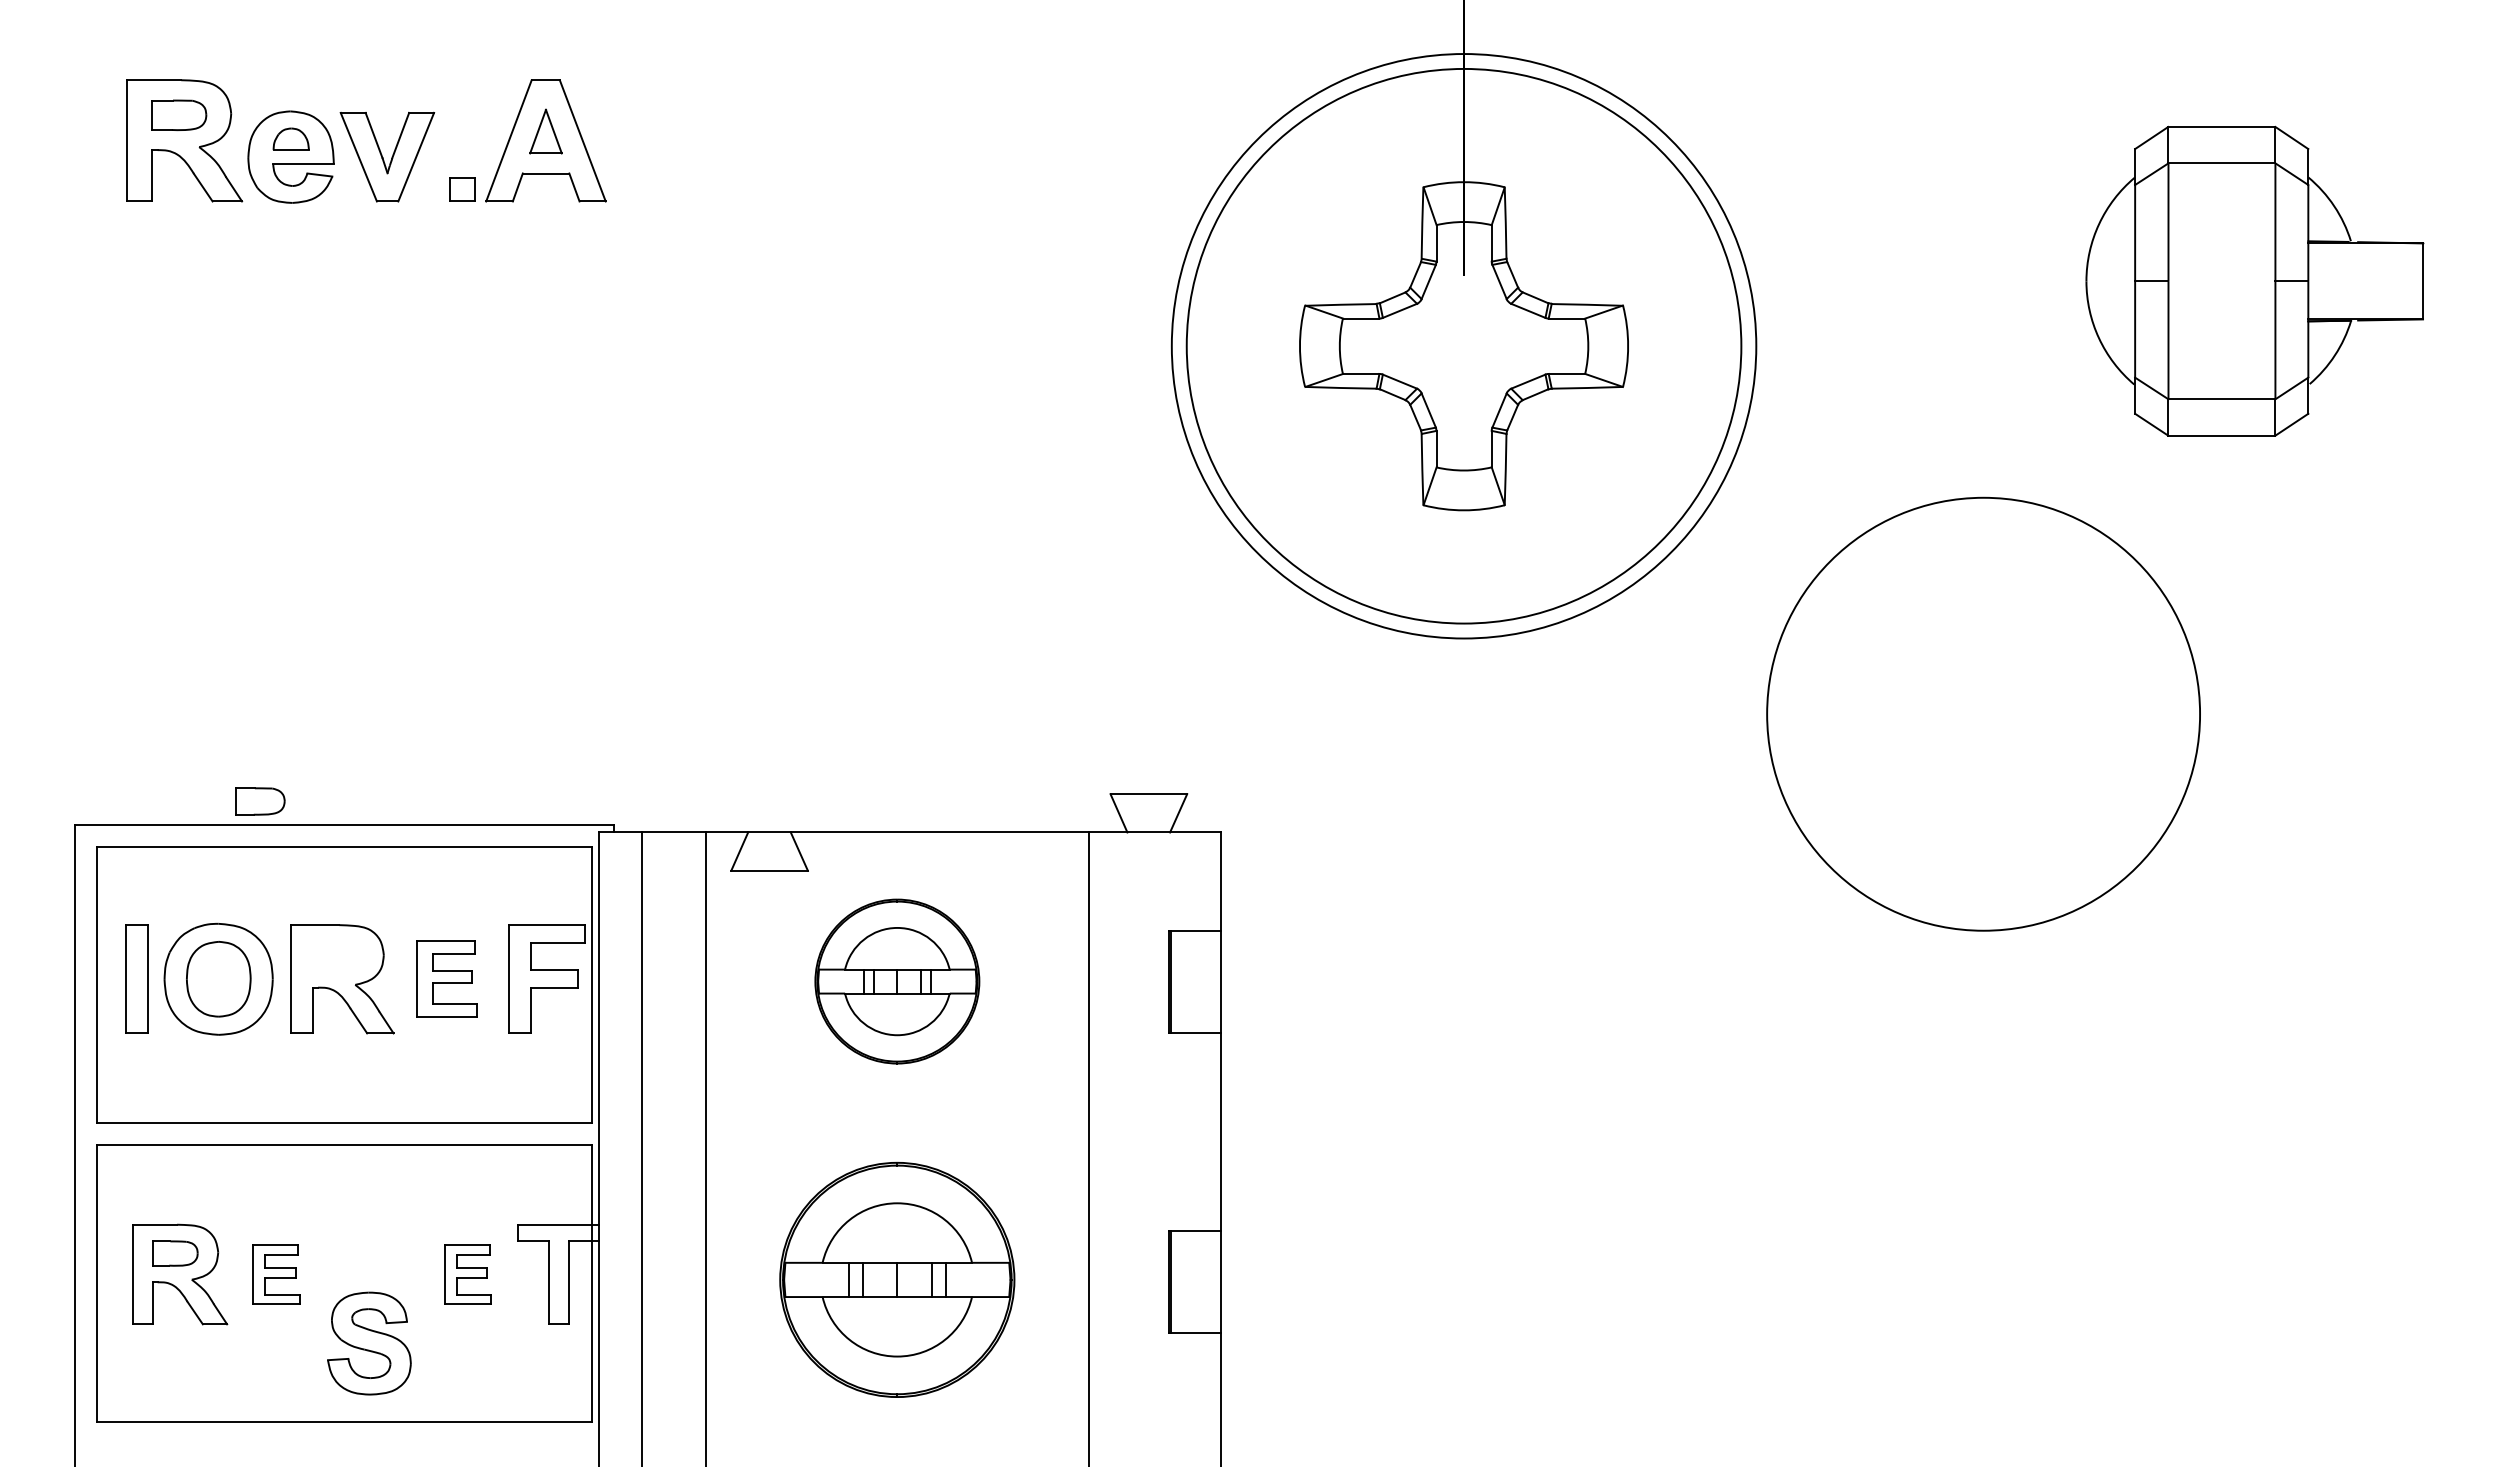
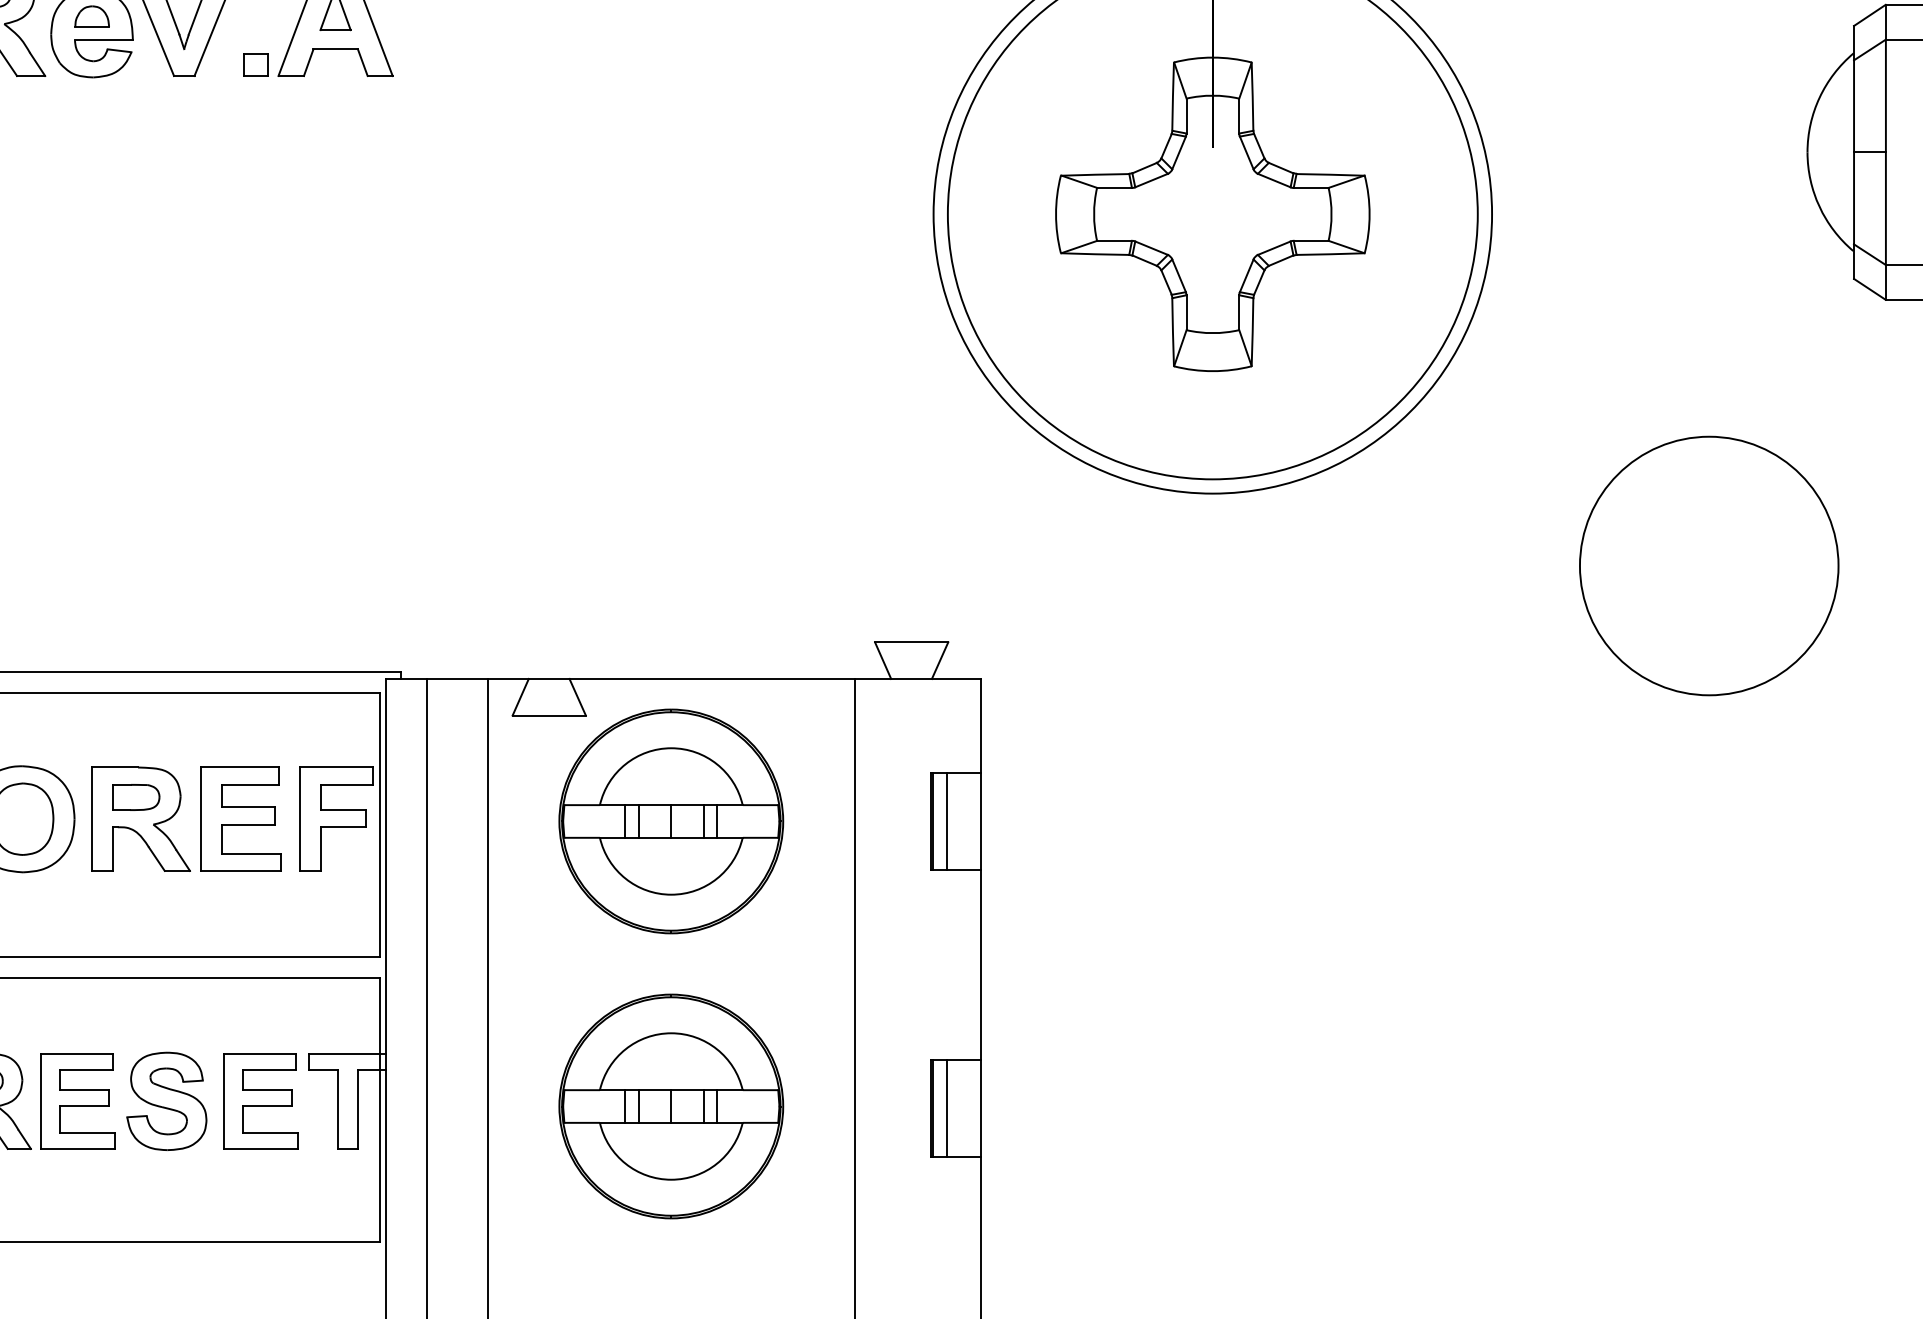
circle: (1983, 713) -> (1709, 565), size x0.62
part: (260, 801) -> (136, 797), moved
part: (446, 978) -> (240, 818), size x1.43
part: (897, 981) -> (671, 821), size x1.43
line: (1185, 981) -> (946, 821), added
part: (275, 1274) -> (77, 1101), size x1.67
part: (467, 1274) -> (260, 1101), size x1.67
line: (1185, 1282) -> (946, 1108), added
part: (369, 1343) -> (166, 1101), moved

